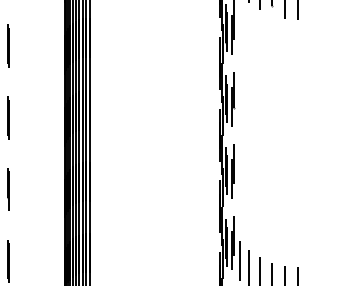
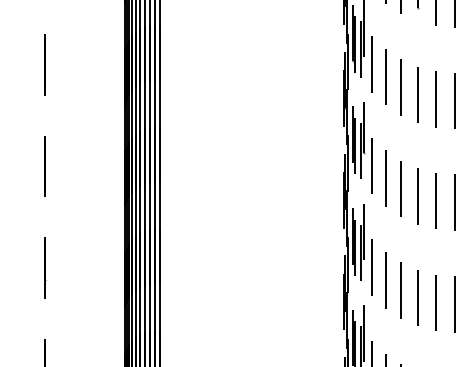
line: (239, 45) -> (372, 64), added
line: (249, 54) -> (386, 76), added
line: (260, 61) -> (401, 86), added
line: (272, 67) -> (418, 95), added
line: (284, 70) -> (435, 99), added
line: (297, 71) -> (454, 100), added
line: (239, 117) -> (372, 166), added
line: (249, 126) -> (386, 178), added
line: (260, 133) -> (401, 188), added
line: (272, 138) -> (418, 195), added
line: (284, 142) -> (435, 201), added
line: (297, 143) -> (454, 202), added
line: (239, 189) -> (372, 268), added
line: (249, 198) -> (386, 280), added
line: (260, 205) -> (401, 290), added
line: (272, 210) -> (418, 297), added
line: (284, 214) -> (435, 303), added
line: (297, 215) -> (454, 304), added

